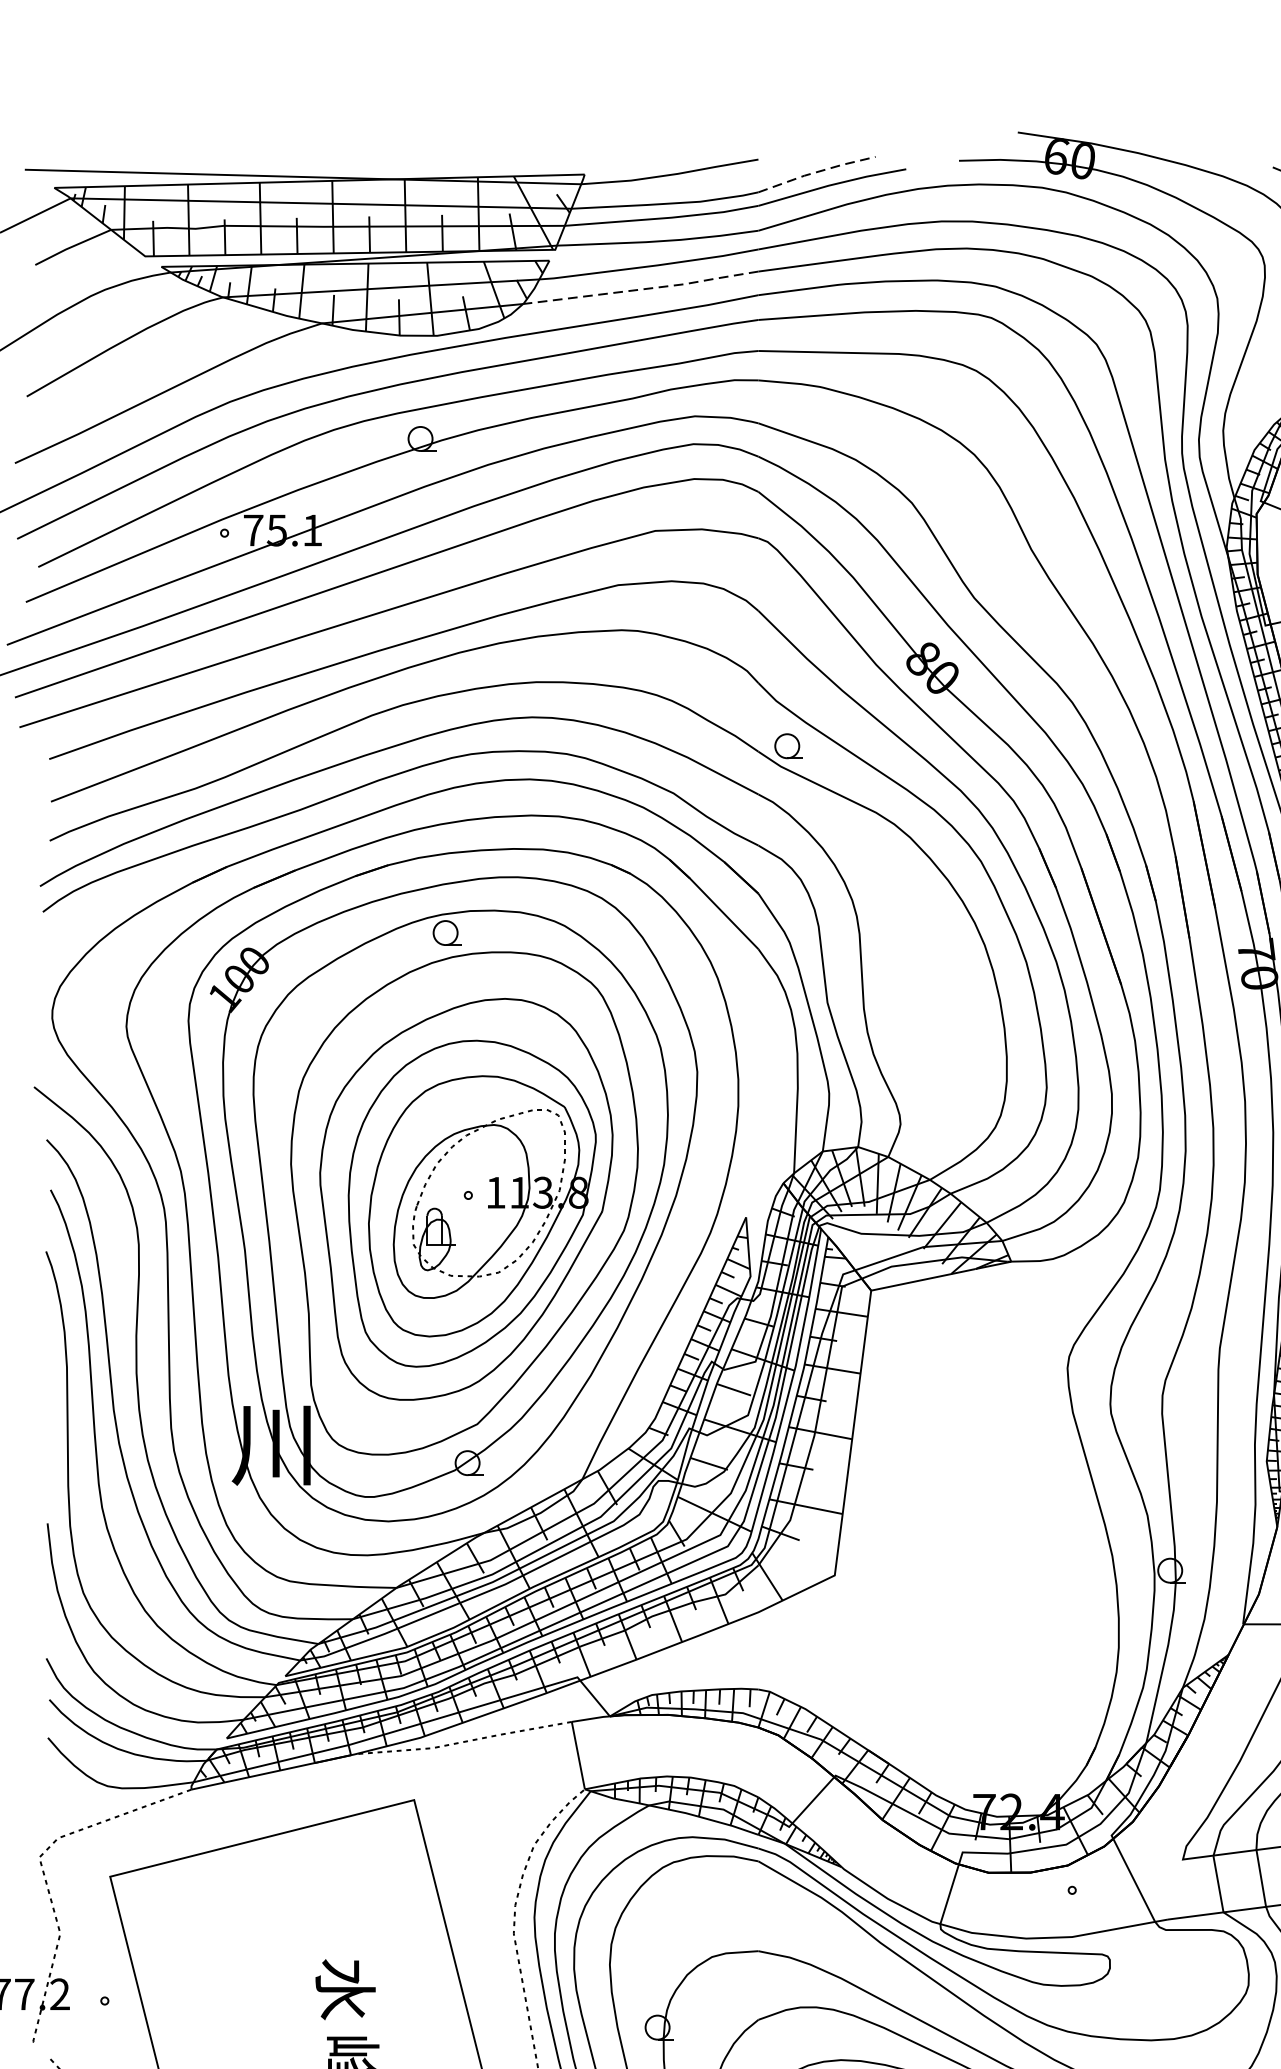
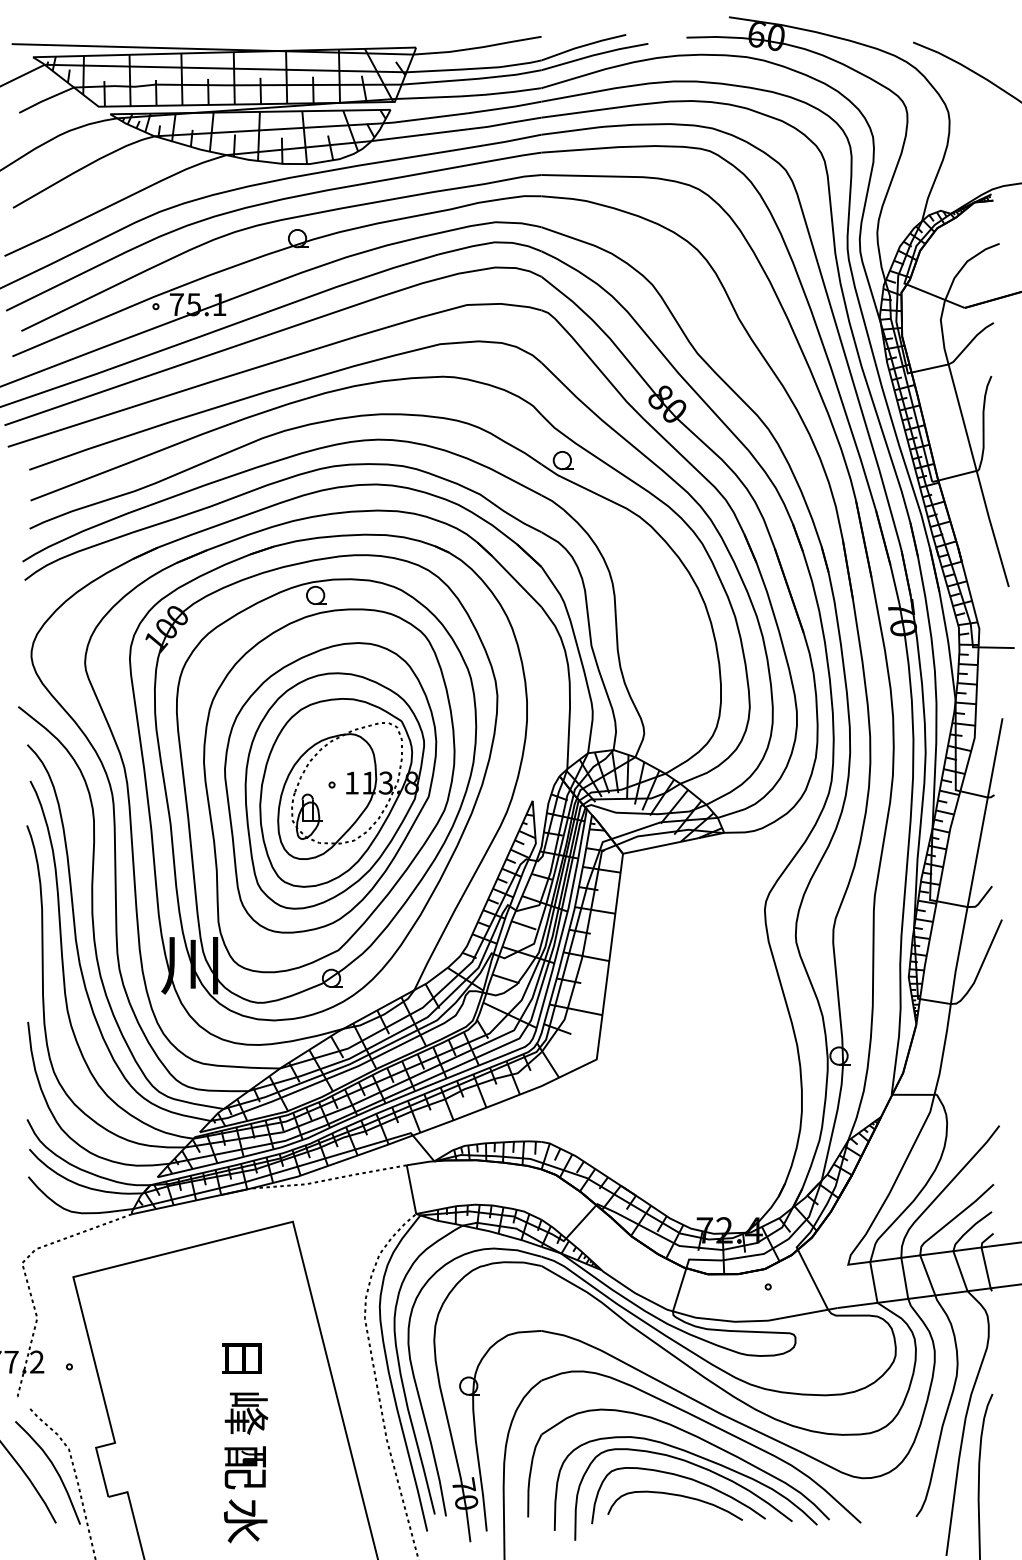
line: (816, 173) -> (583, 46), dashed -> solid
line: (642, 289) -> (457, 130), dashed -> solid
text: (345, 1989) -> (243, 1358), 水 -> 日

